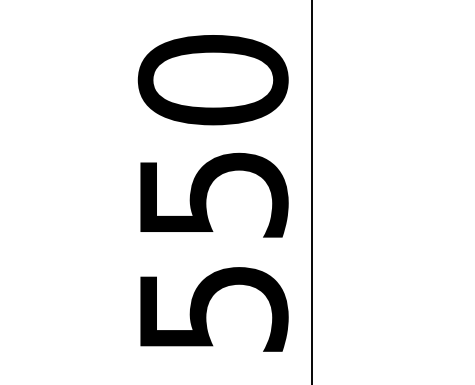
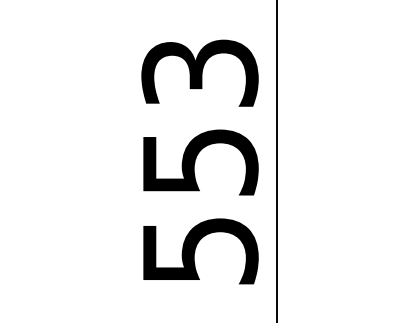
text: (212, 79) -> (199, 72), 550 -> 553

